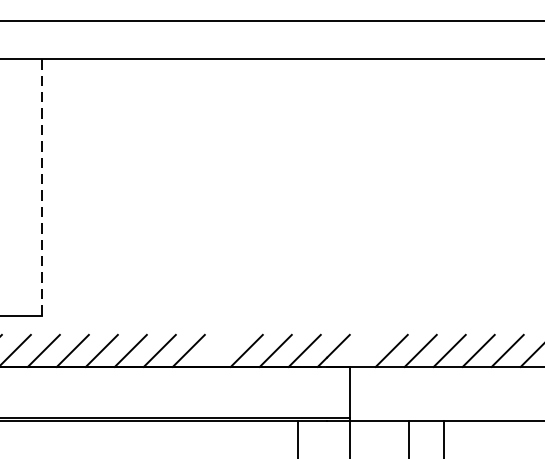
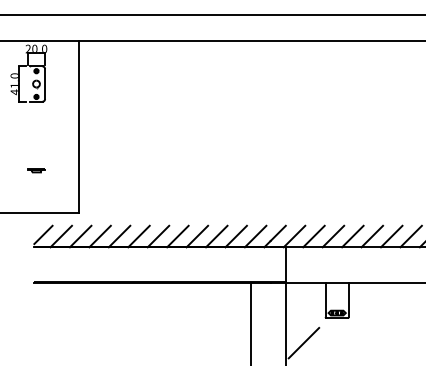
line: (42, 188) -> (79, 127), dashed -> solid
line: (218, 350) -> (197, 236), added
line: (362, 350) -> (294, 236), added

